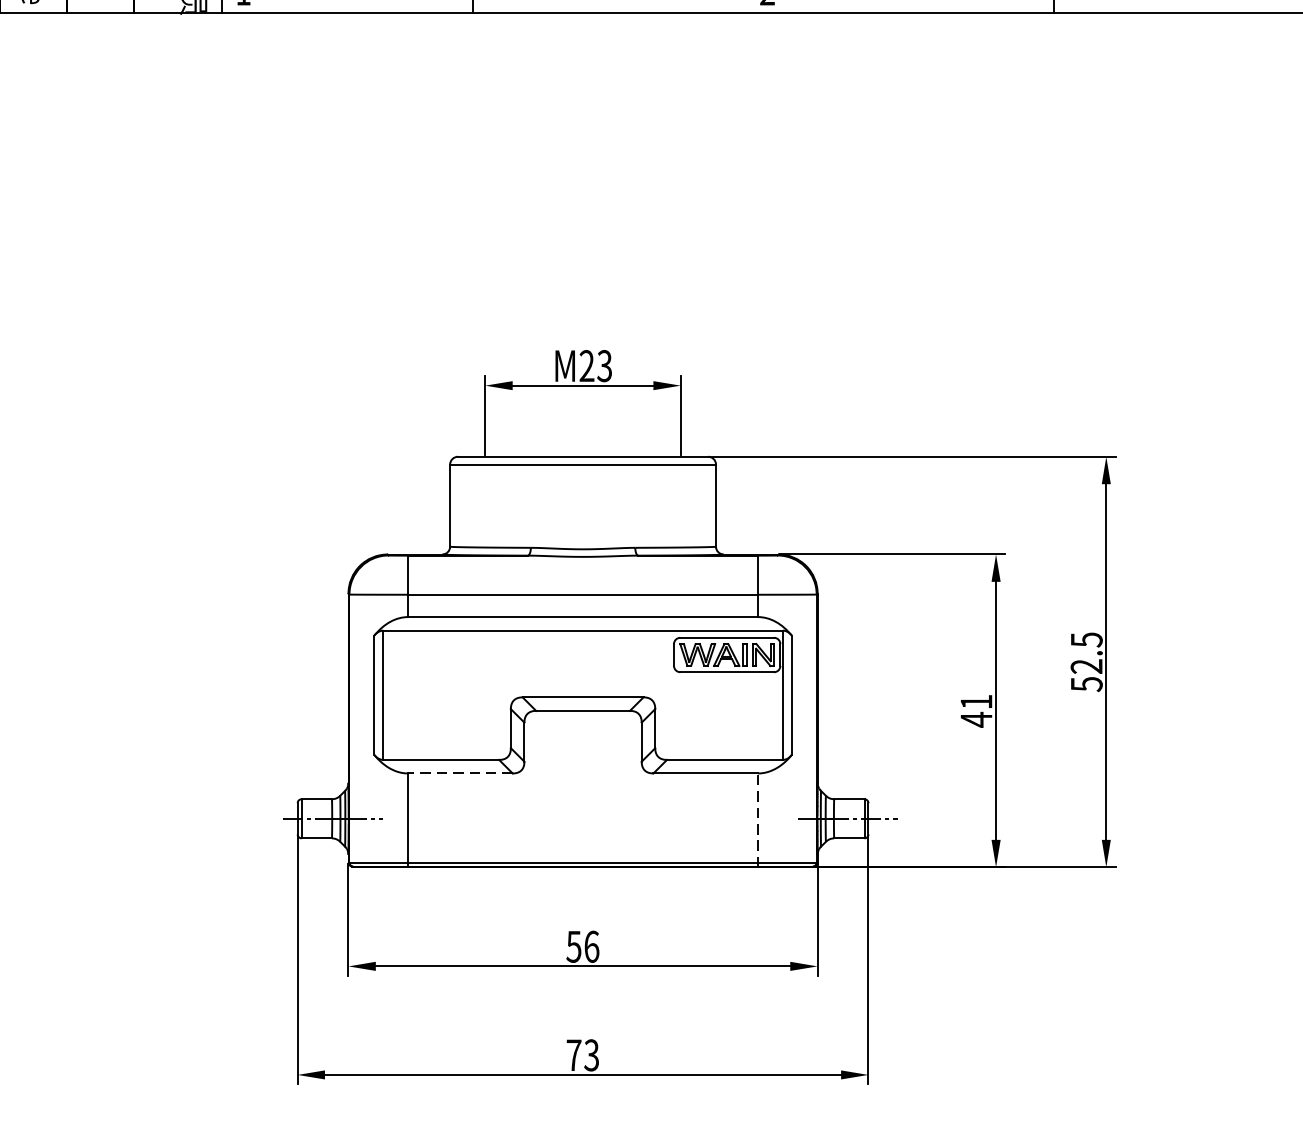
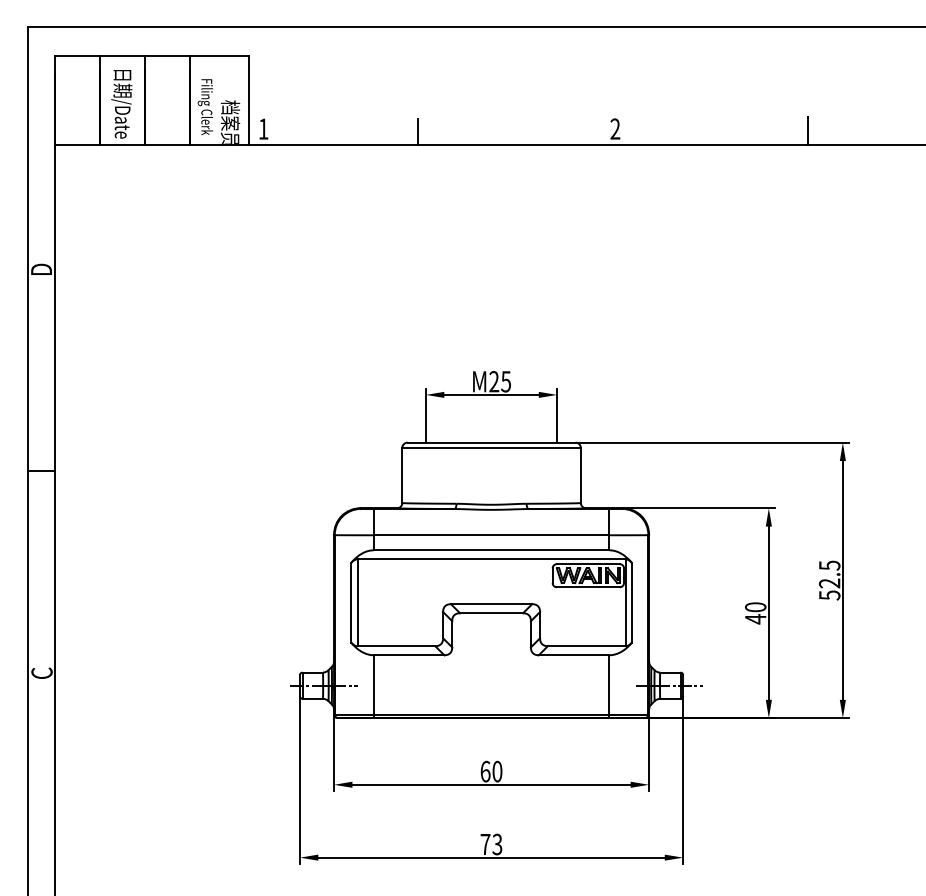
text: (603, 365) -> (505, 381), M23 -> M25
text: (976, 702) -> (755, 607), 41 -> 40
line: (459, 773) -> (408, 655), dashed -> solid
line: (758, 819) -> (609, 686), dashed -> solid
text: (582, 946) -> (491, 771), 56 -> 60

